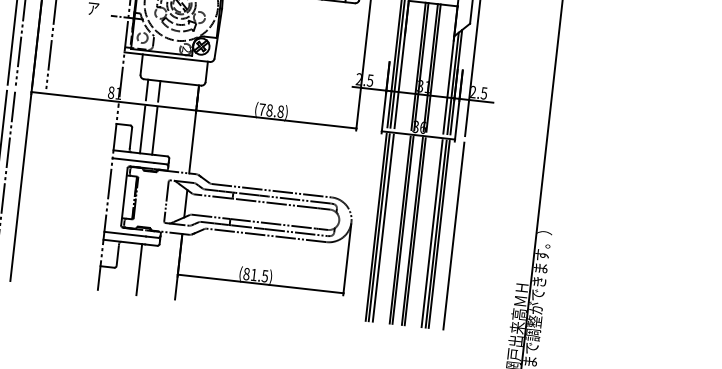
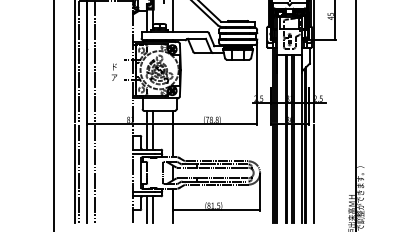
line: (34, 189) -> (94, 174), added
line: (126, 267) -> (146, 209), added

